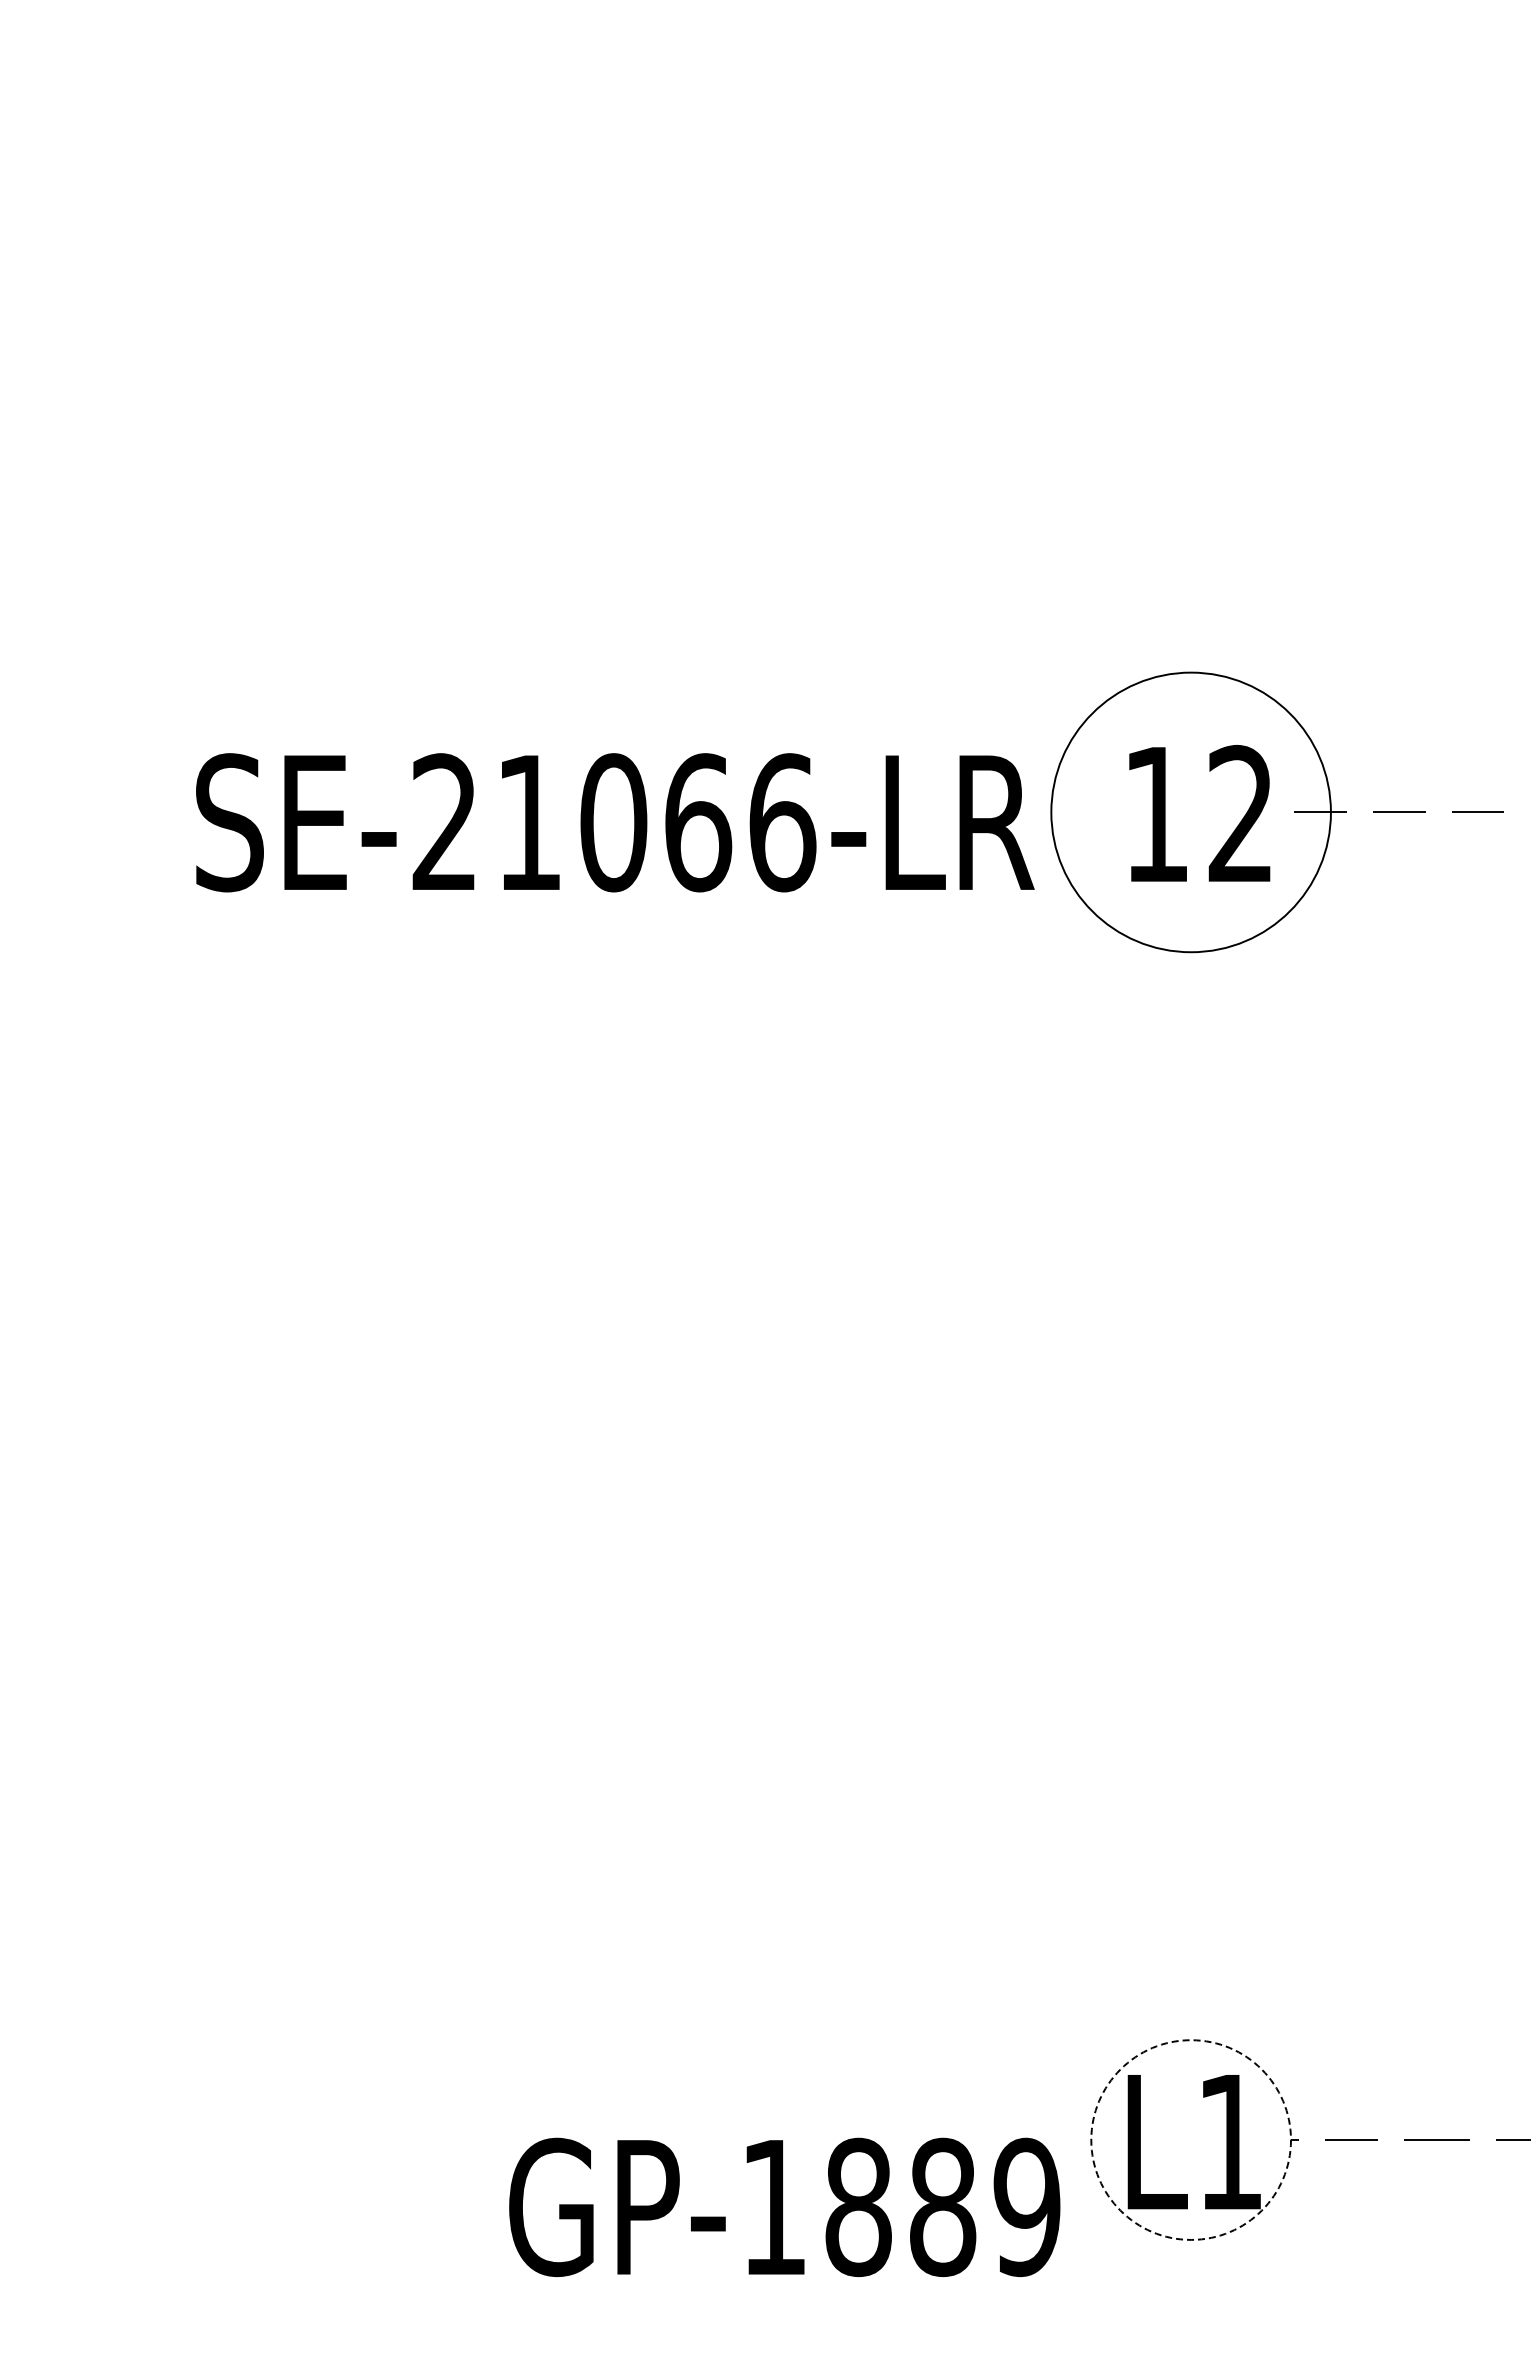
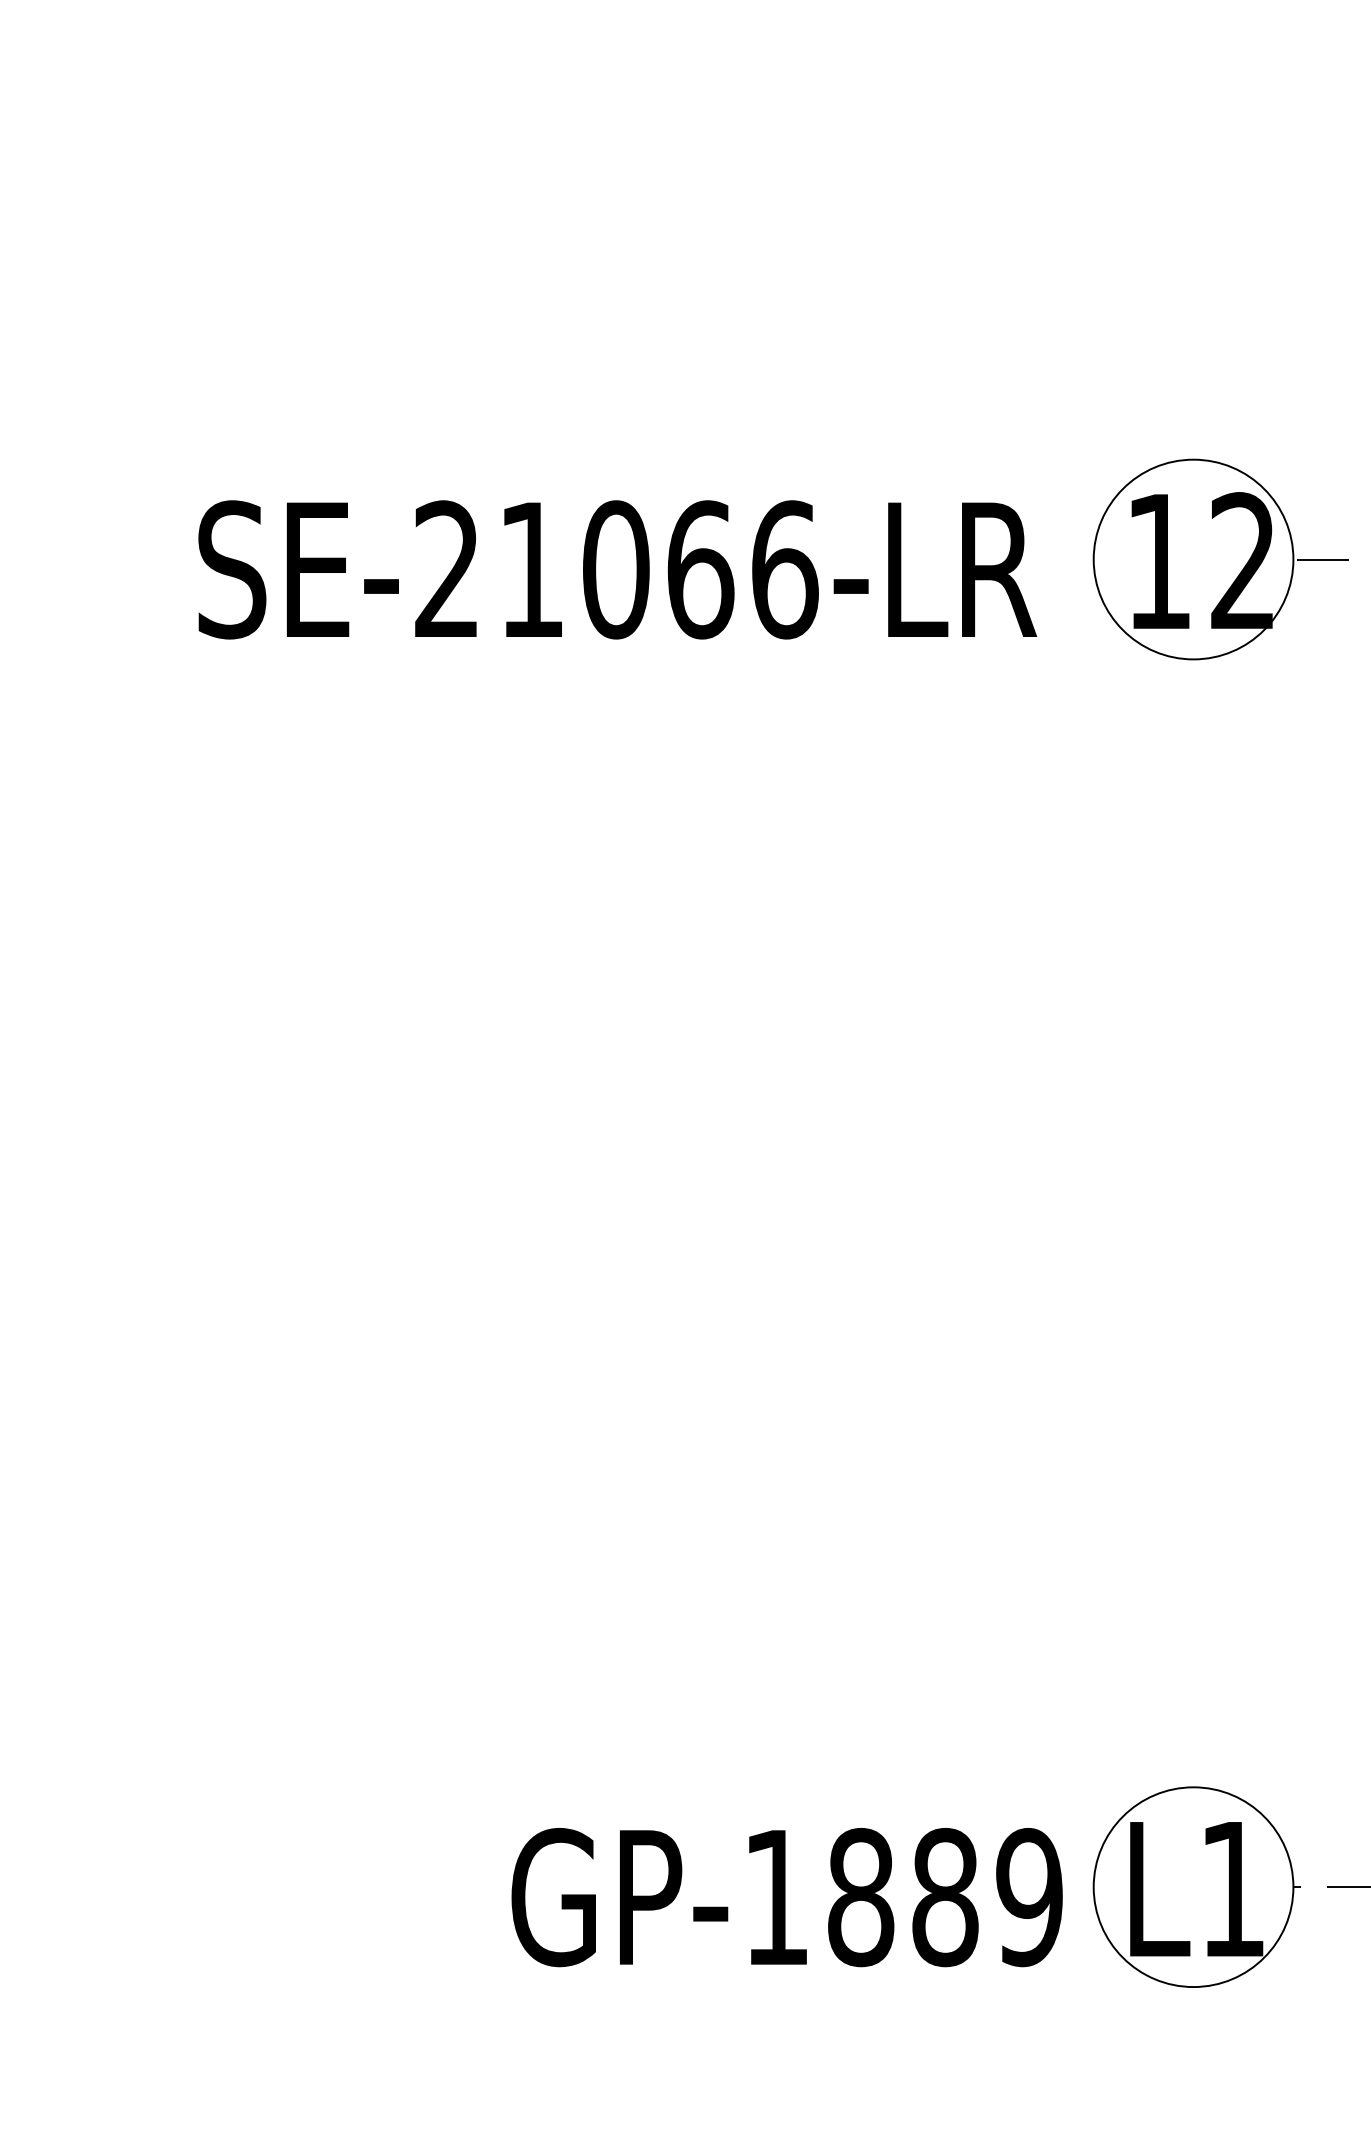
circle: (1191, 812) -> (1193, 559), size x0.71
circle: (1191, 2139) -> (1193, 1886), dashed -> solid
text: (784, 2207) -> (786, 1897), moved

